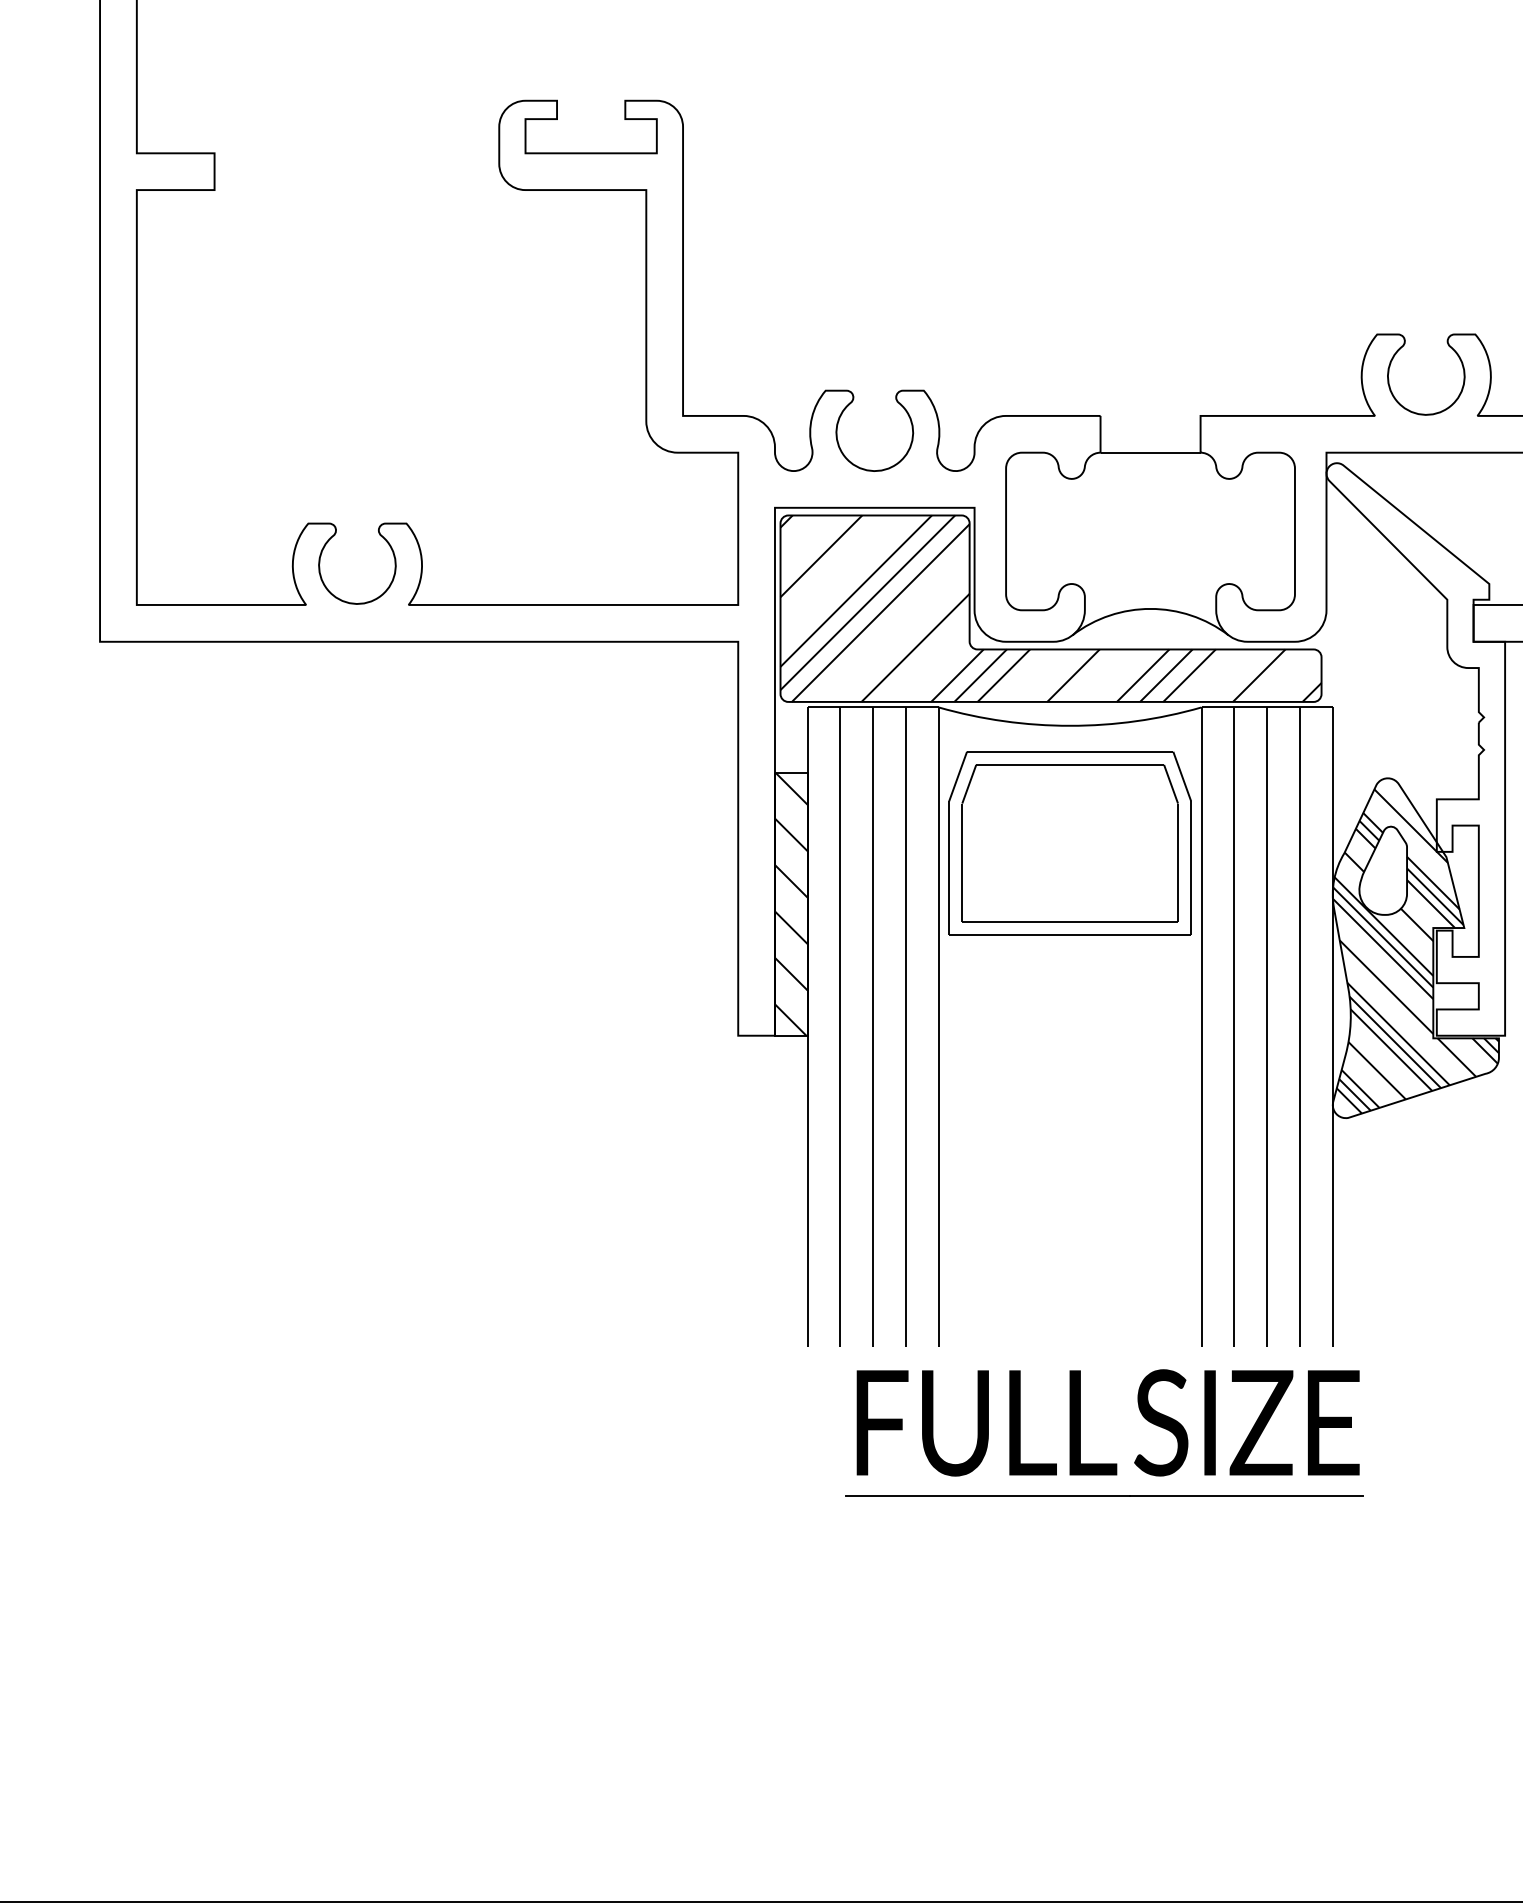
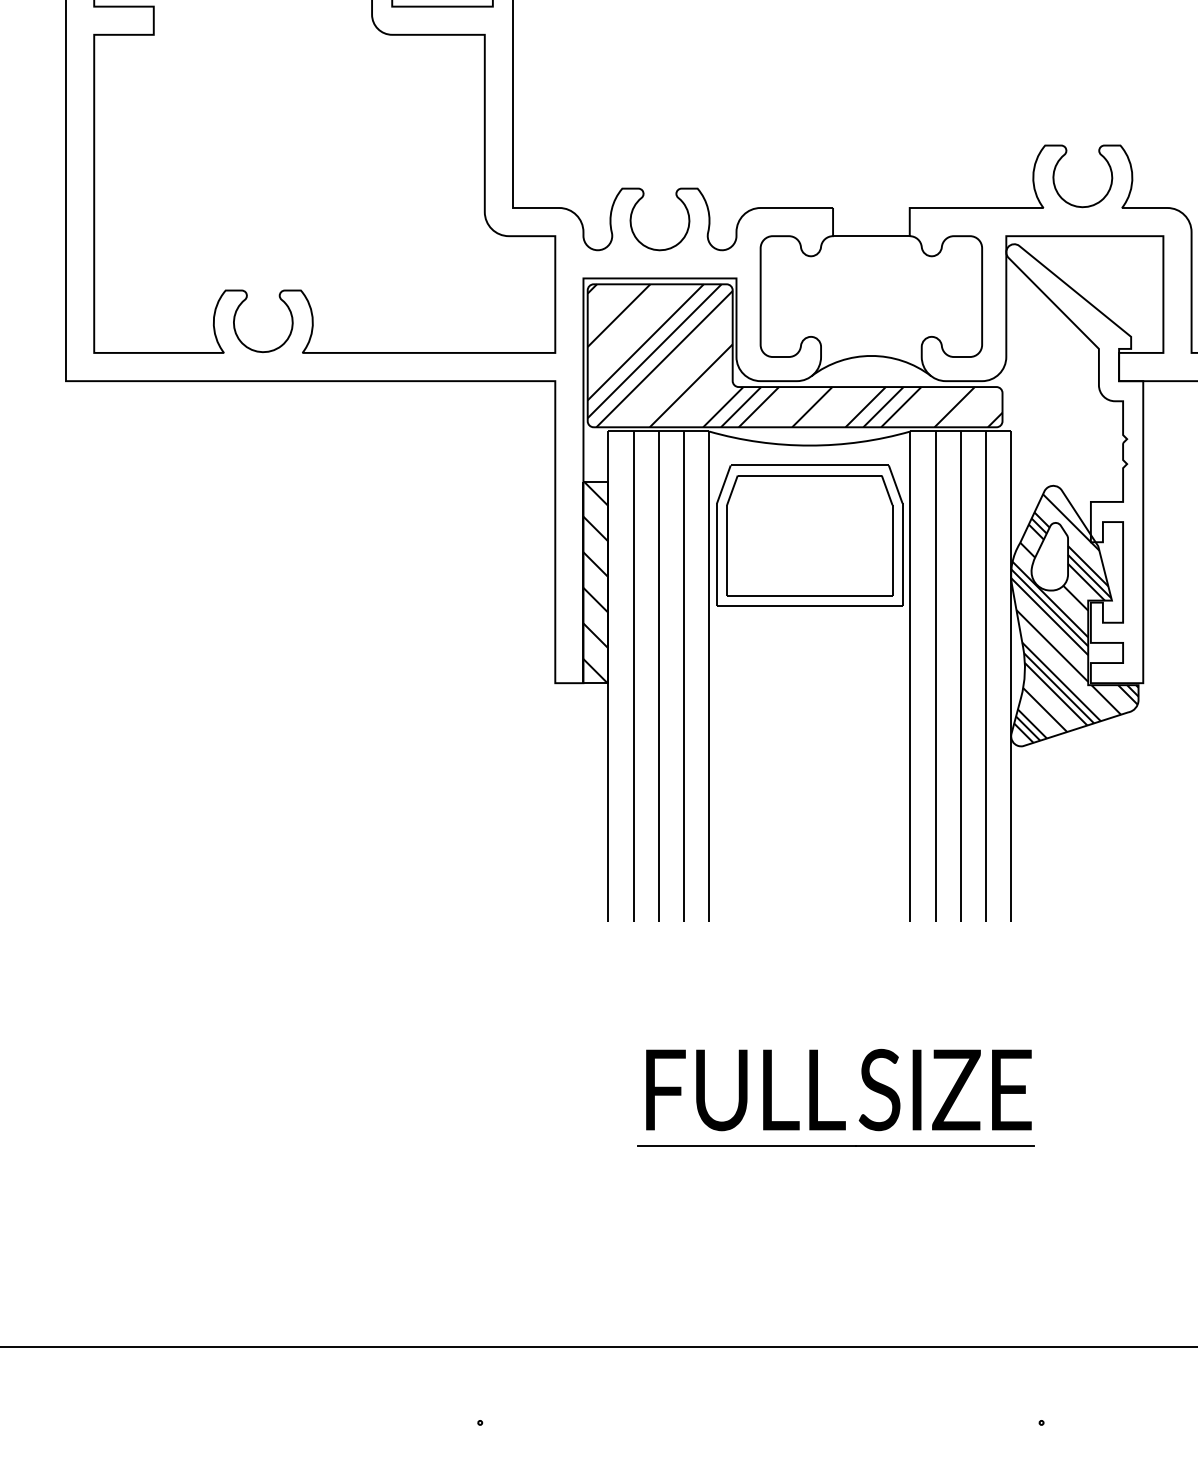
part: (1080, 1432) -> (817, 1097), moved

